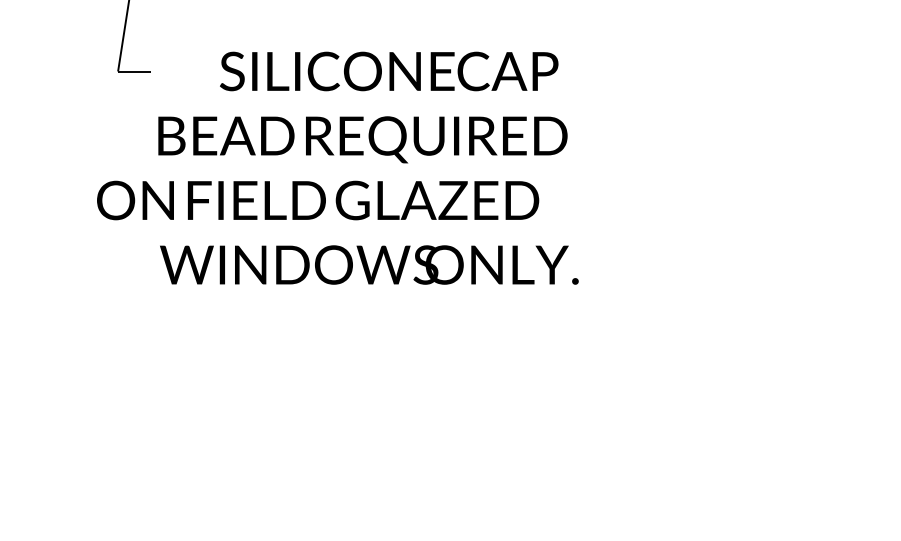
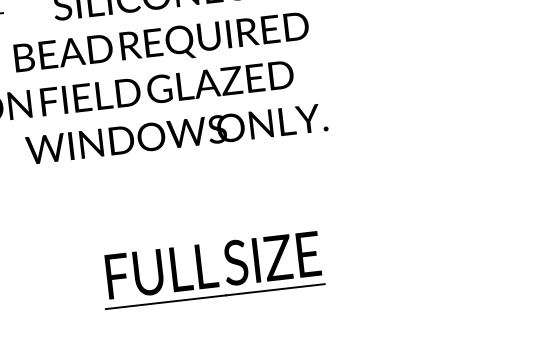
part: (382, 457) -> (201, 271), added

